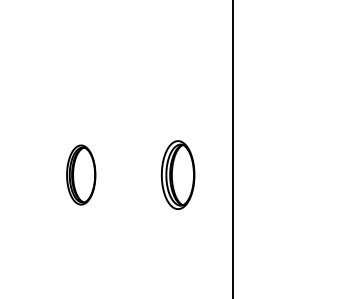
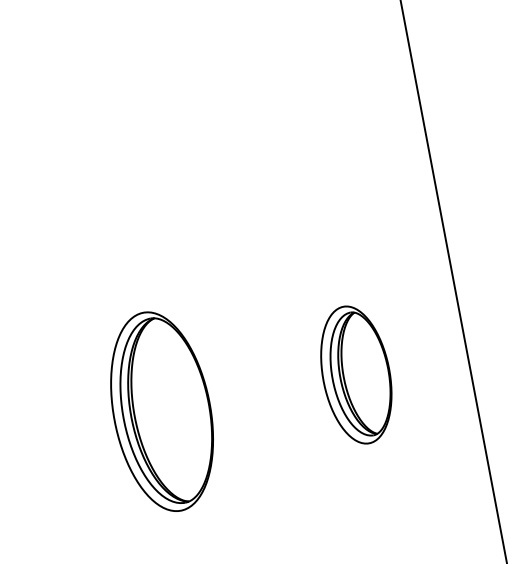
part: (80, 174) -> (160, 410), size x1.67

